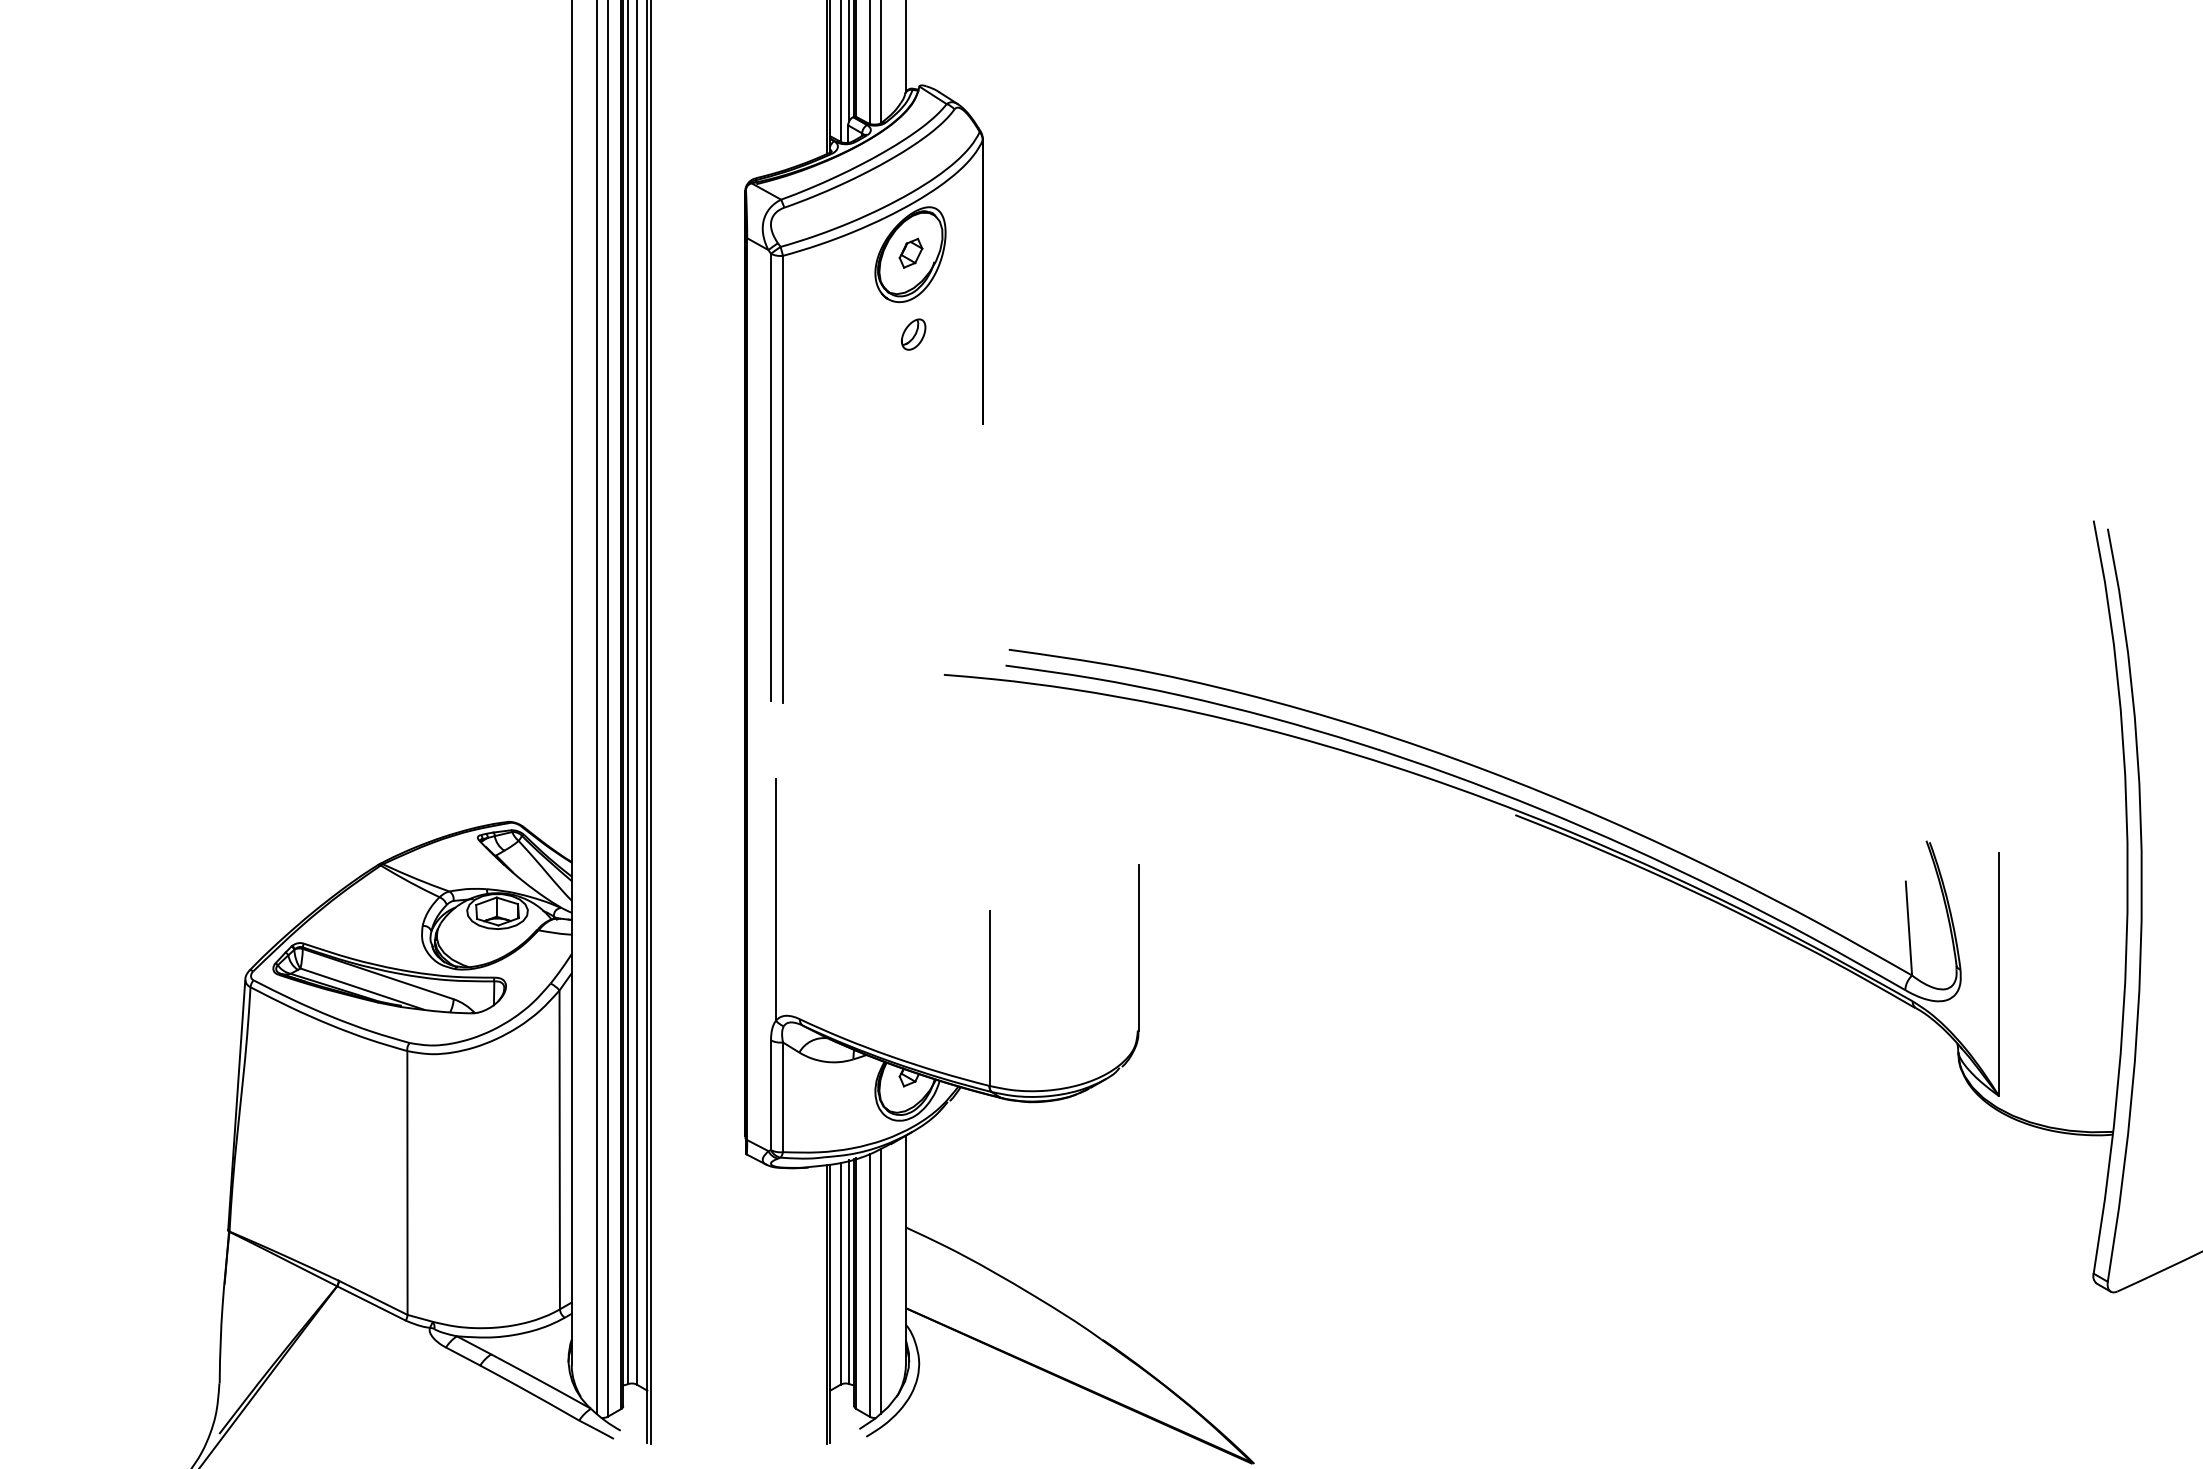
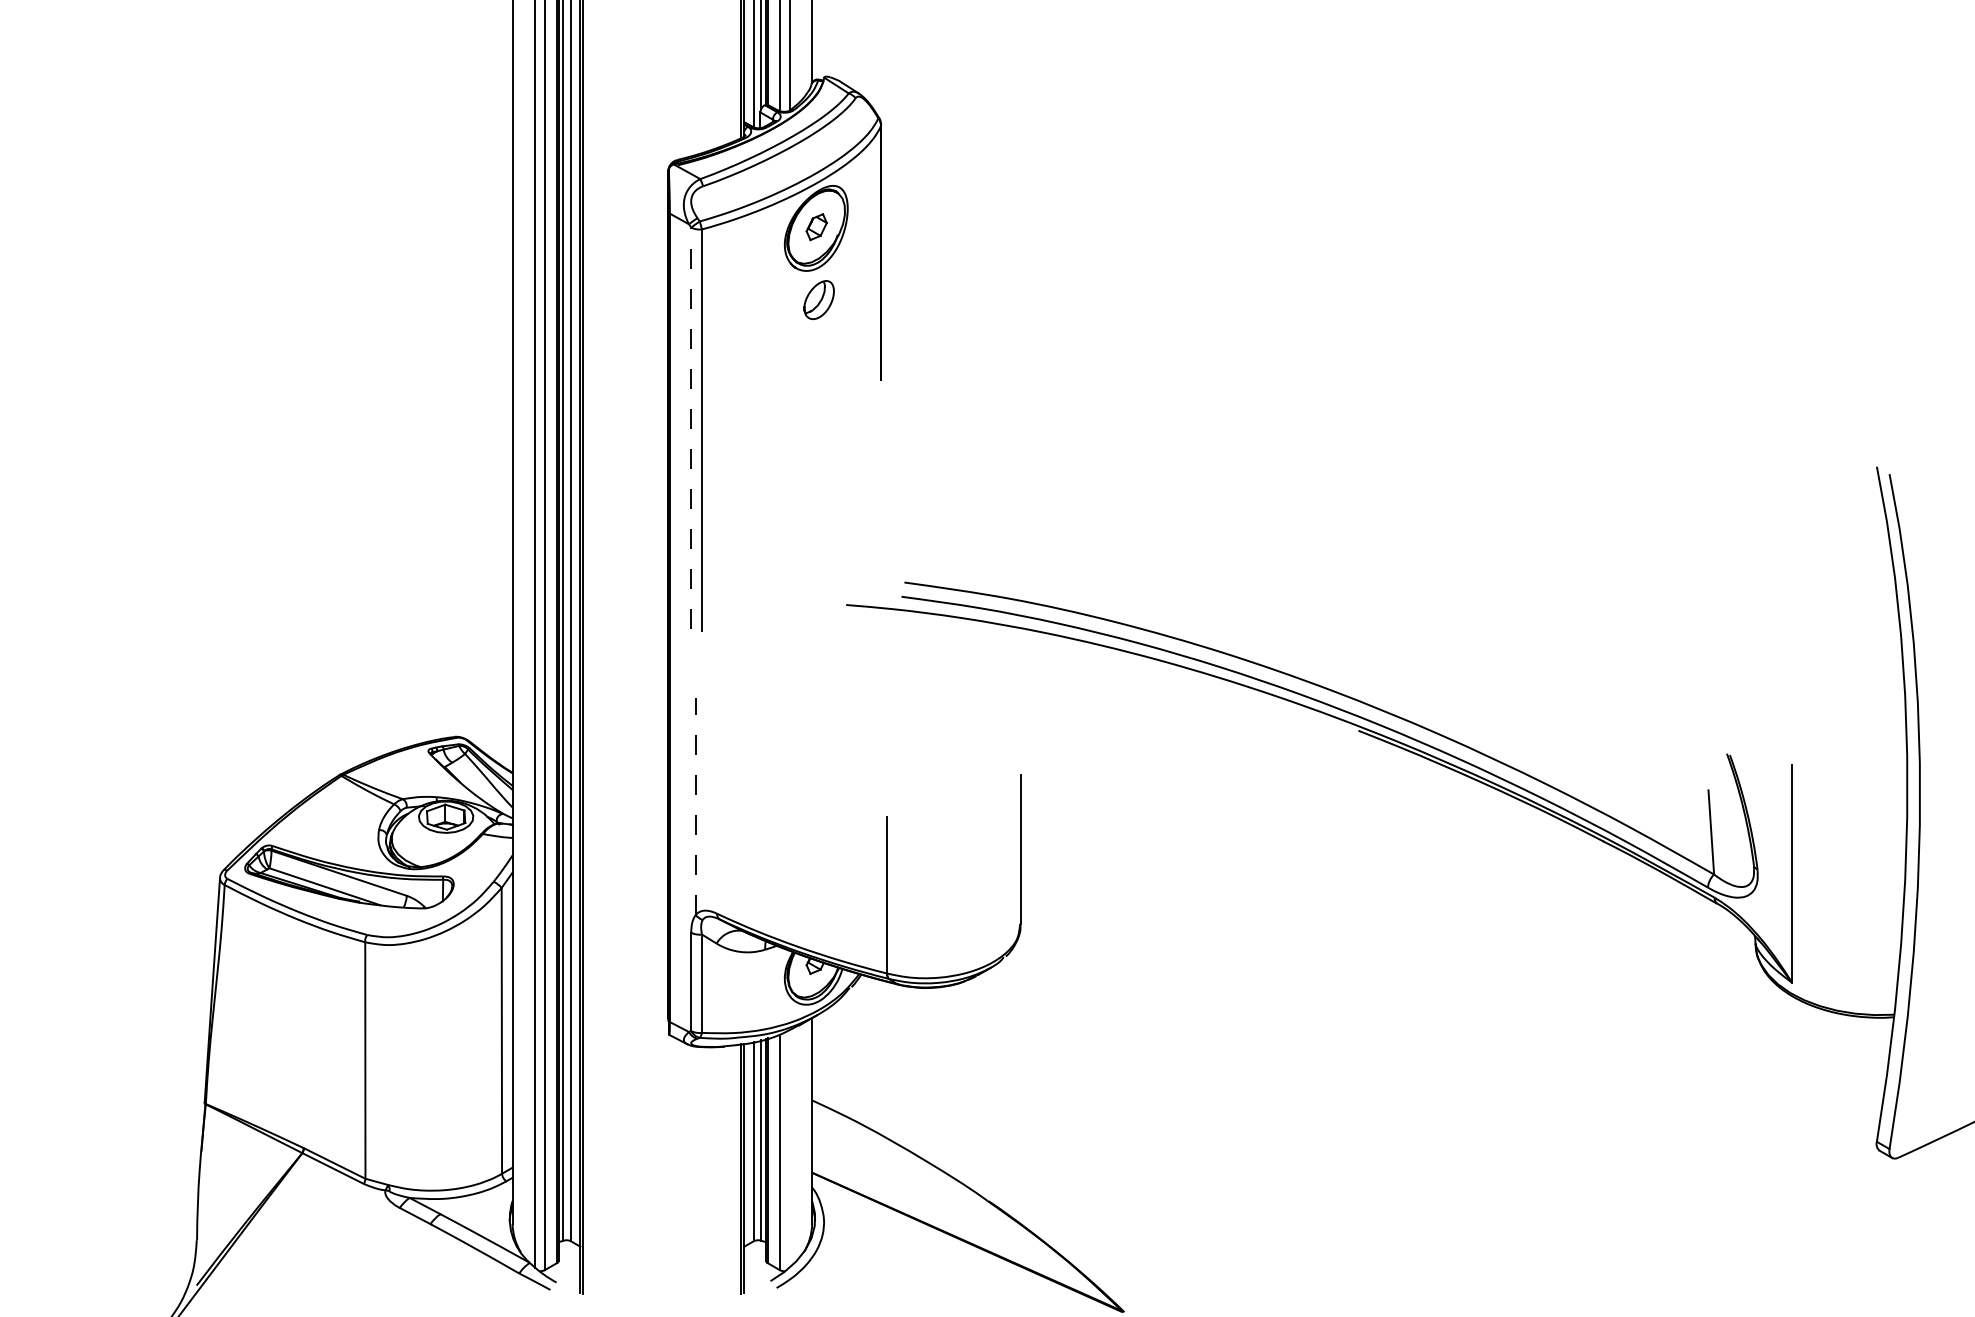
part: (913, 334) -> (818, 299), size x1.4
line: (771, 477) -> (691, 428), solid -> dashed
line: (776, 899) -> (696, 806), solid -> dashed
line: (880, 1281) -> (789, 1148), removed

